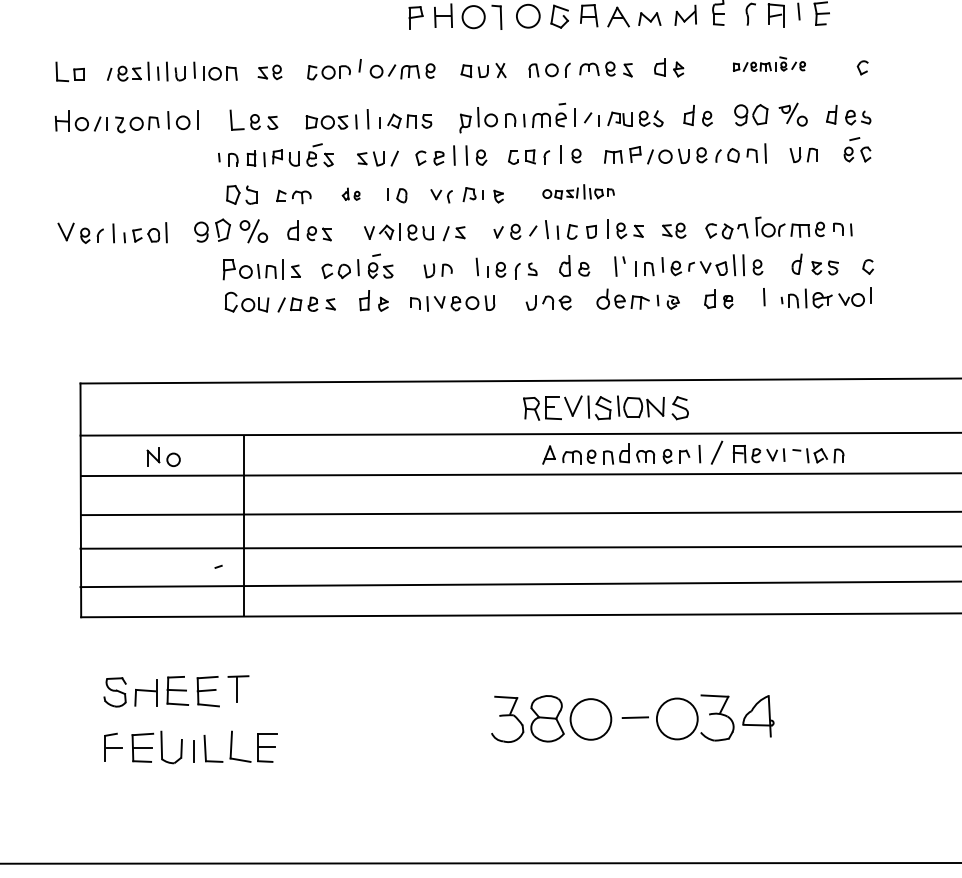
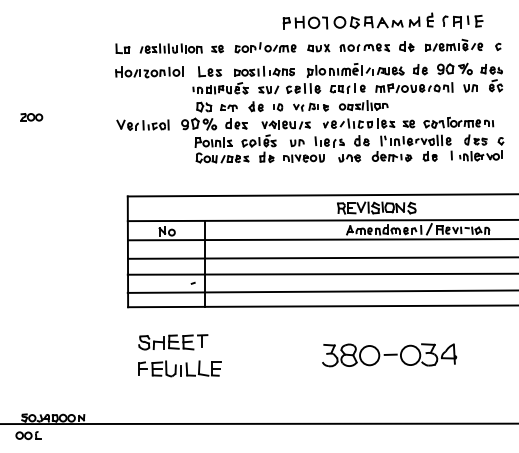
part: (770, 62) -> (454, 44), size x1.67
part: (577, 191) -> (363, 105), size x1.43
part: (350, 193) -> (255, 106), size x1.67

